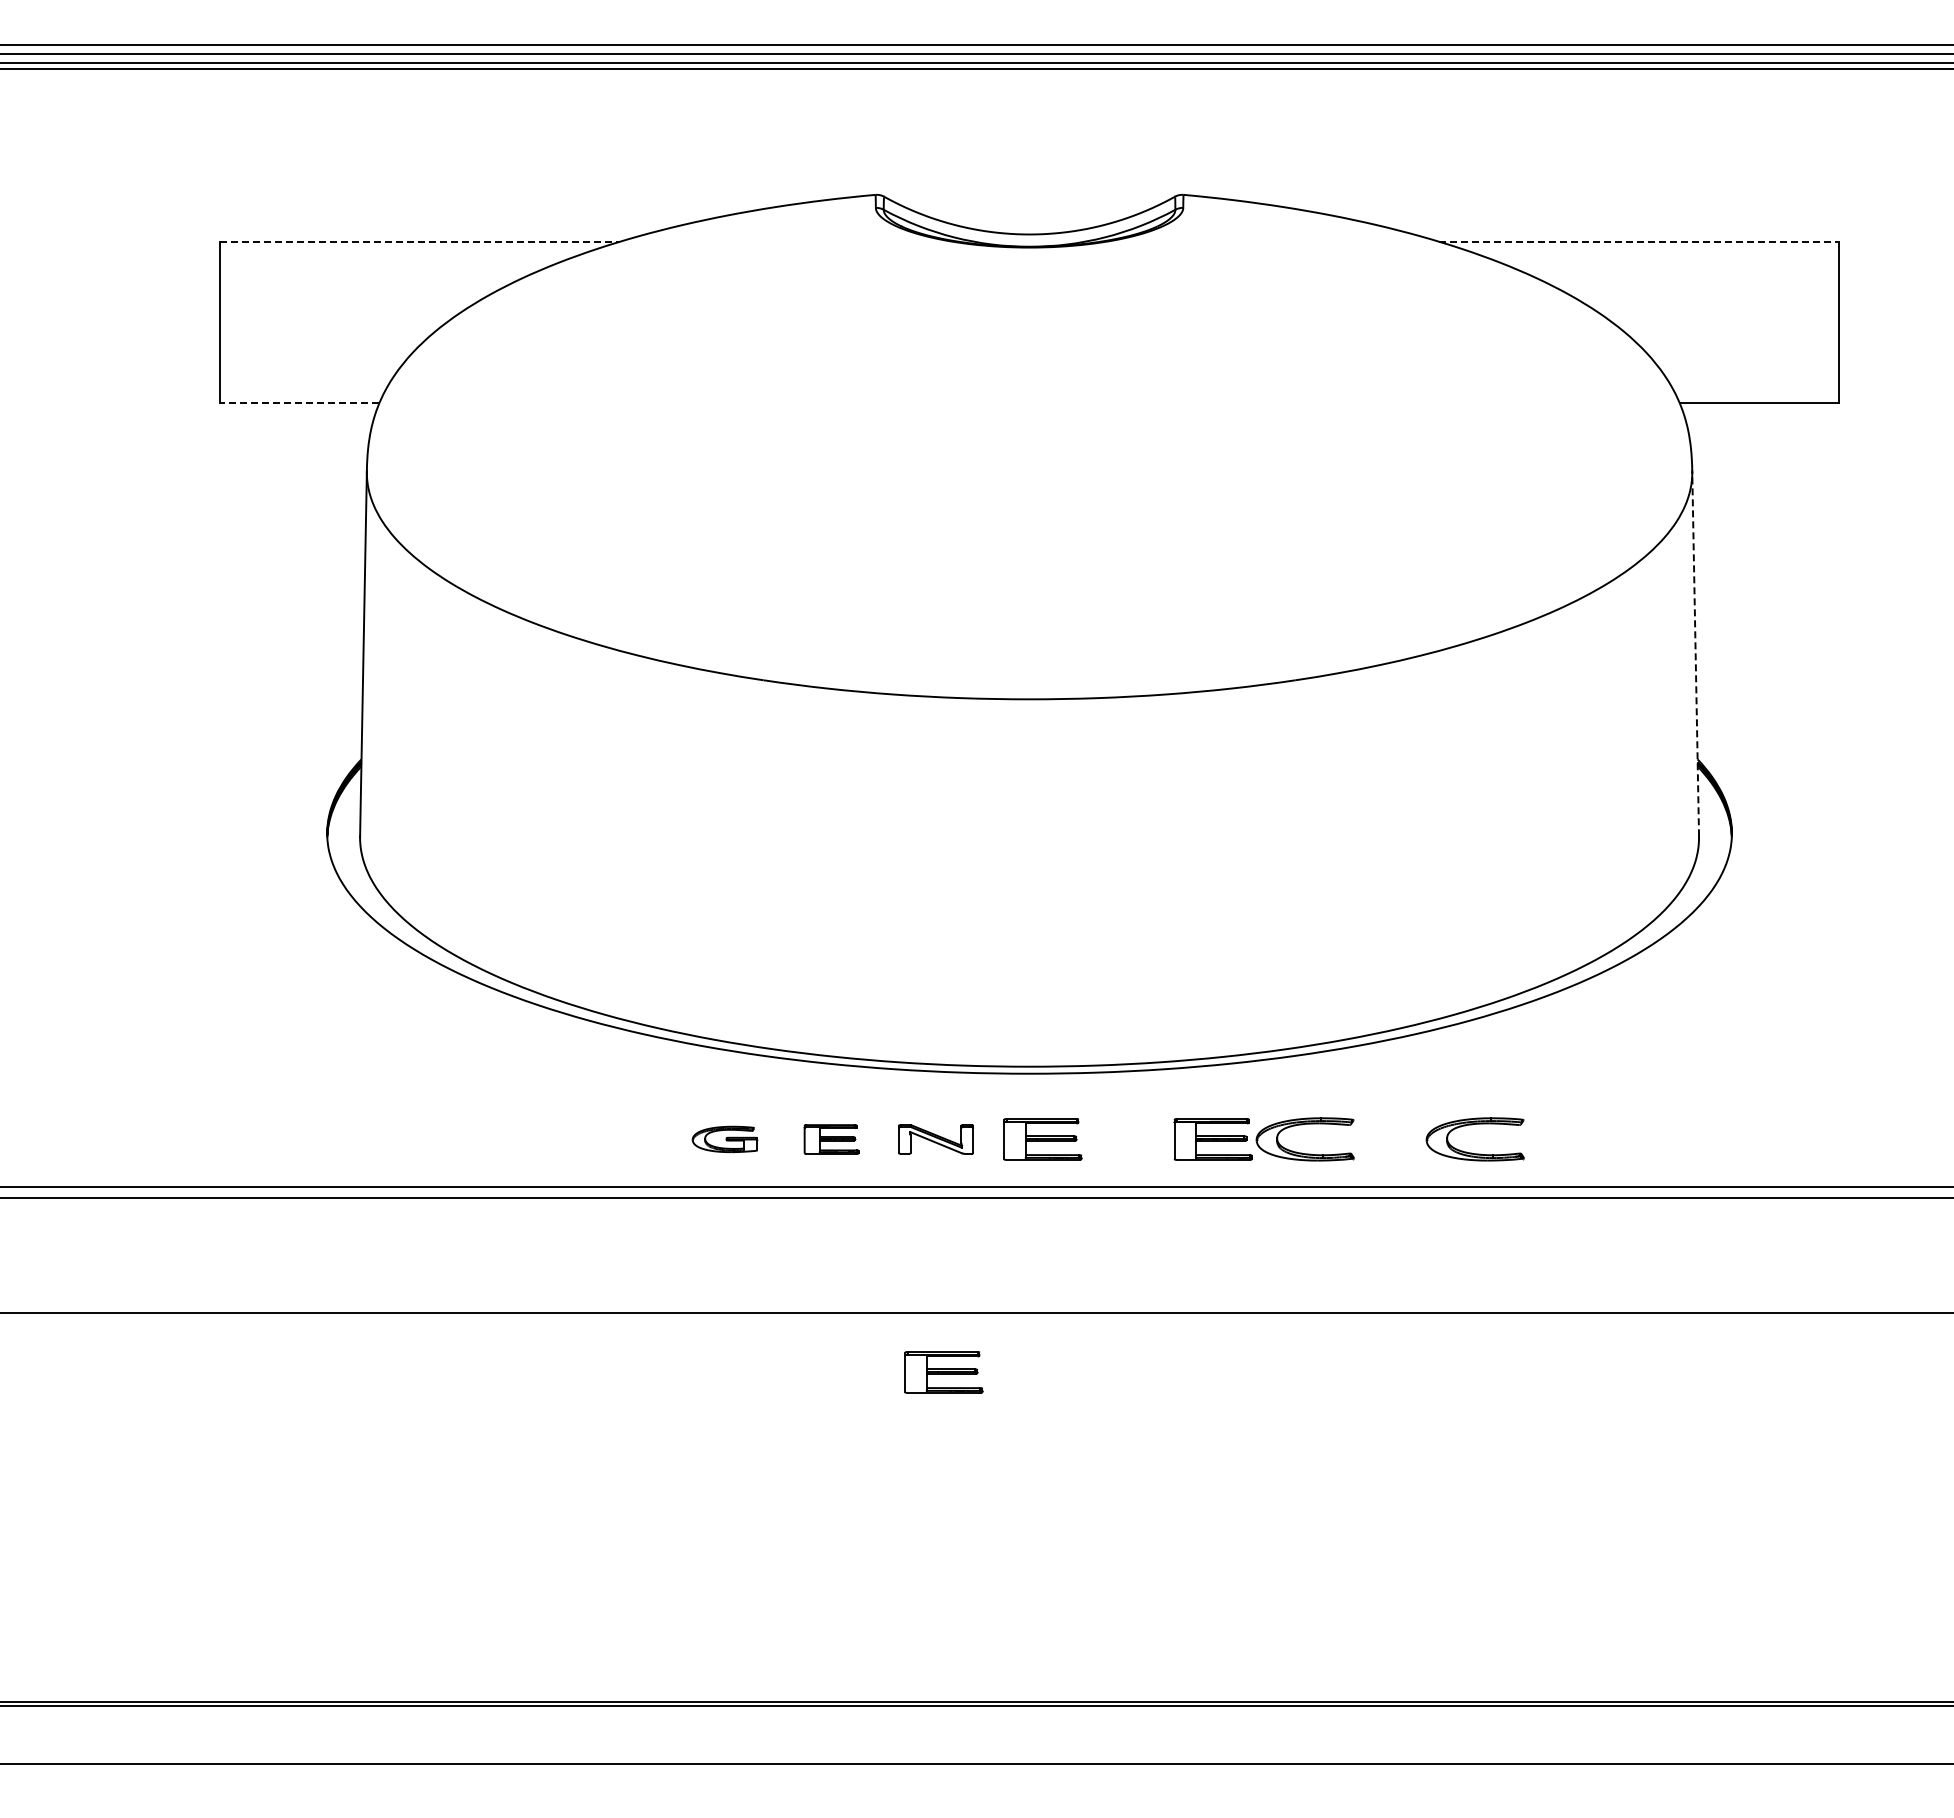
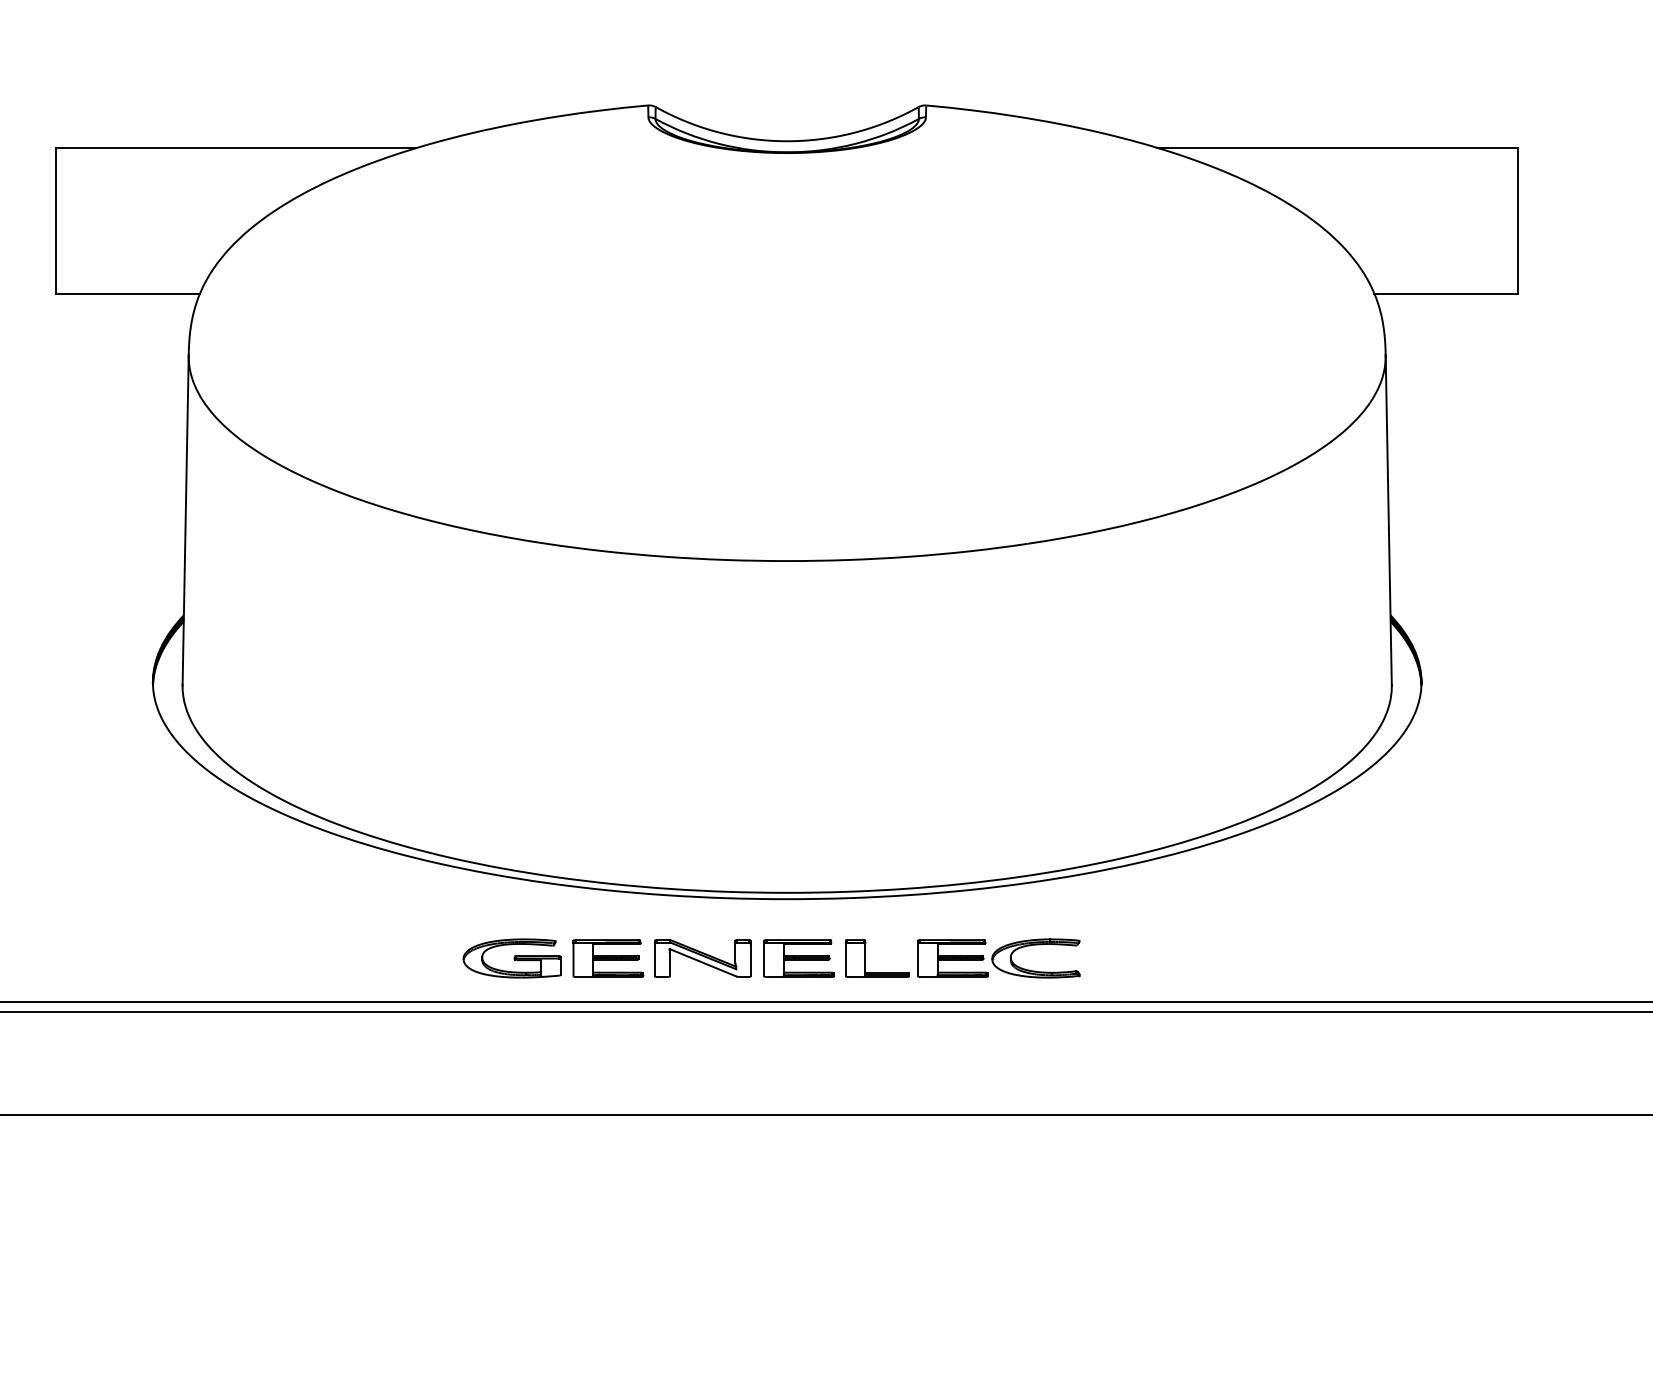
line: (419, 241) -> (236, 147), dashed -> solid
line: (1639, 241) -> (1338, 147), dashed -> solid
line: (299, 403) -> (127, 293), dashed -> solid
line: (1695, 653) -> (1388, 519), dashed -> solid
part: (724, 1139) -> (511, 958), size x1.67
part: (831, 1139) -> (608, 958), size x1.43
part: (935, 1139) -> (702, 958), size x1.43
part: (1116, 1139) -> (865, 958), added
part: (1472, 1152) -> (1187, 970), removed
part: (943, 1372) -> (709, 1169), removed

